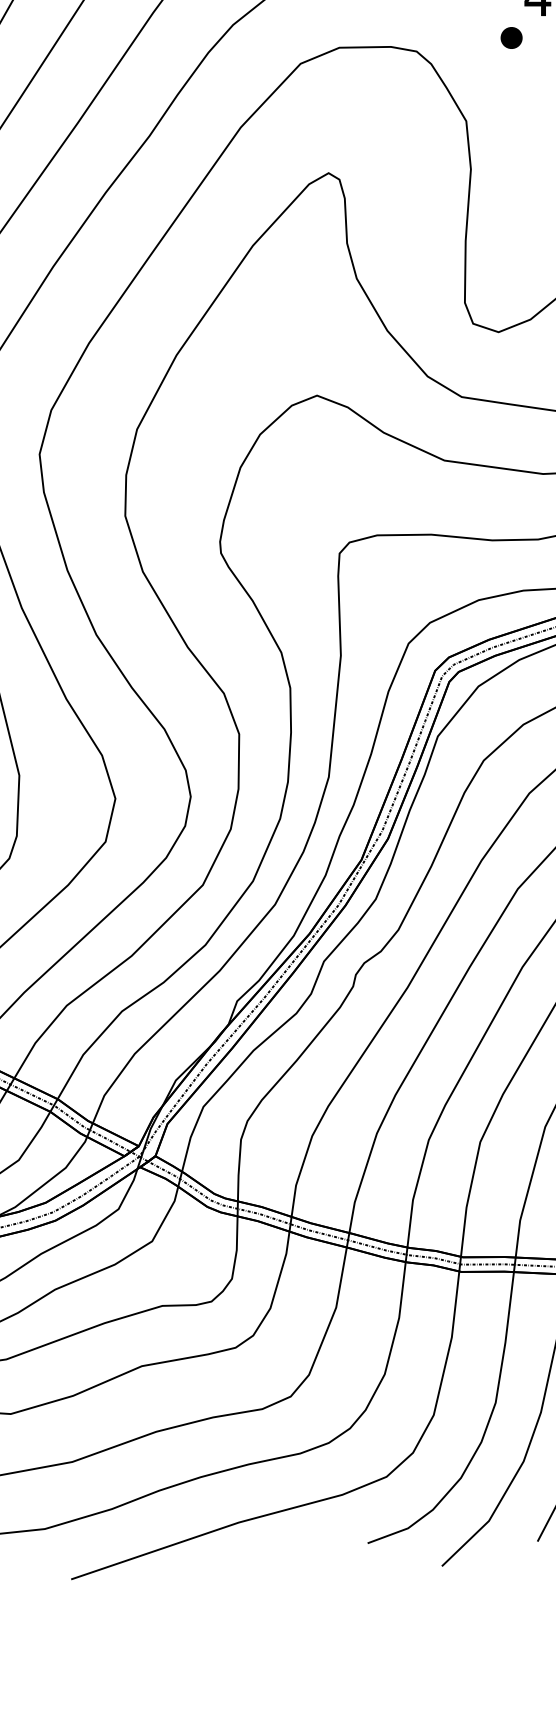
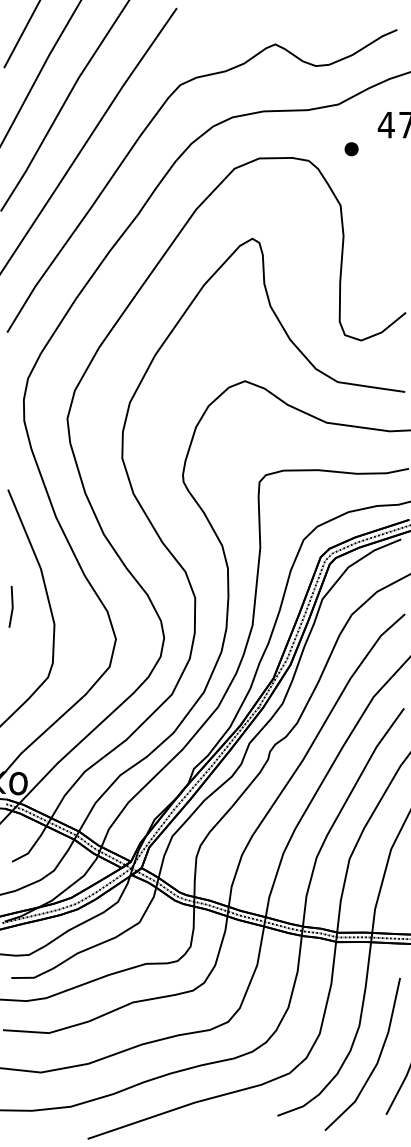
part: (511, 38) -> (351, 149), moved

